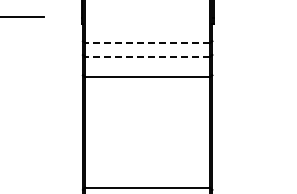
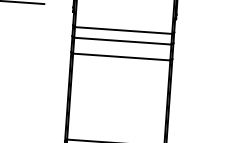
line: (147, 43) -> (123, 30), dashed -> solid
line: (147, 56) -> (122, 40), dashed -> solid

